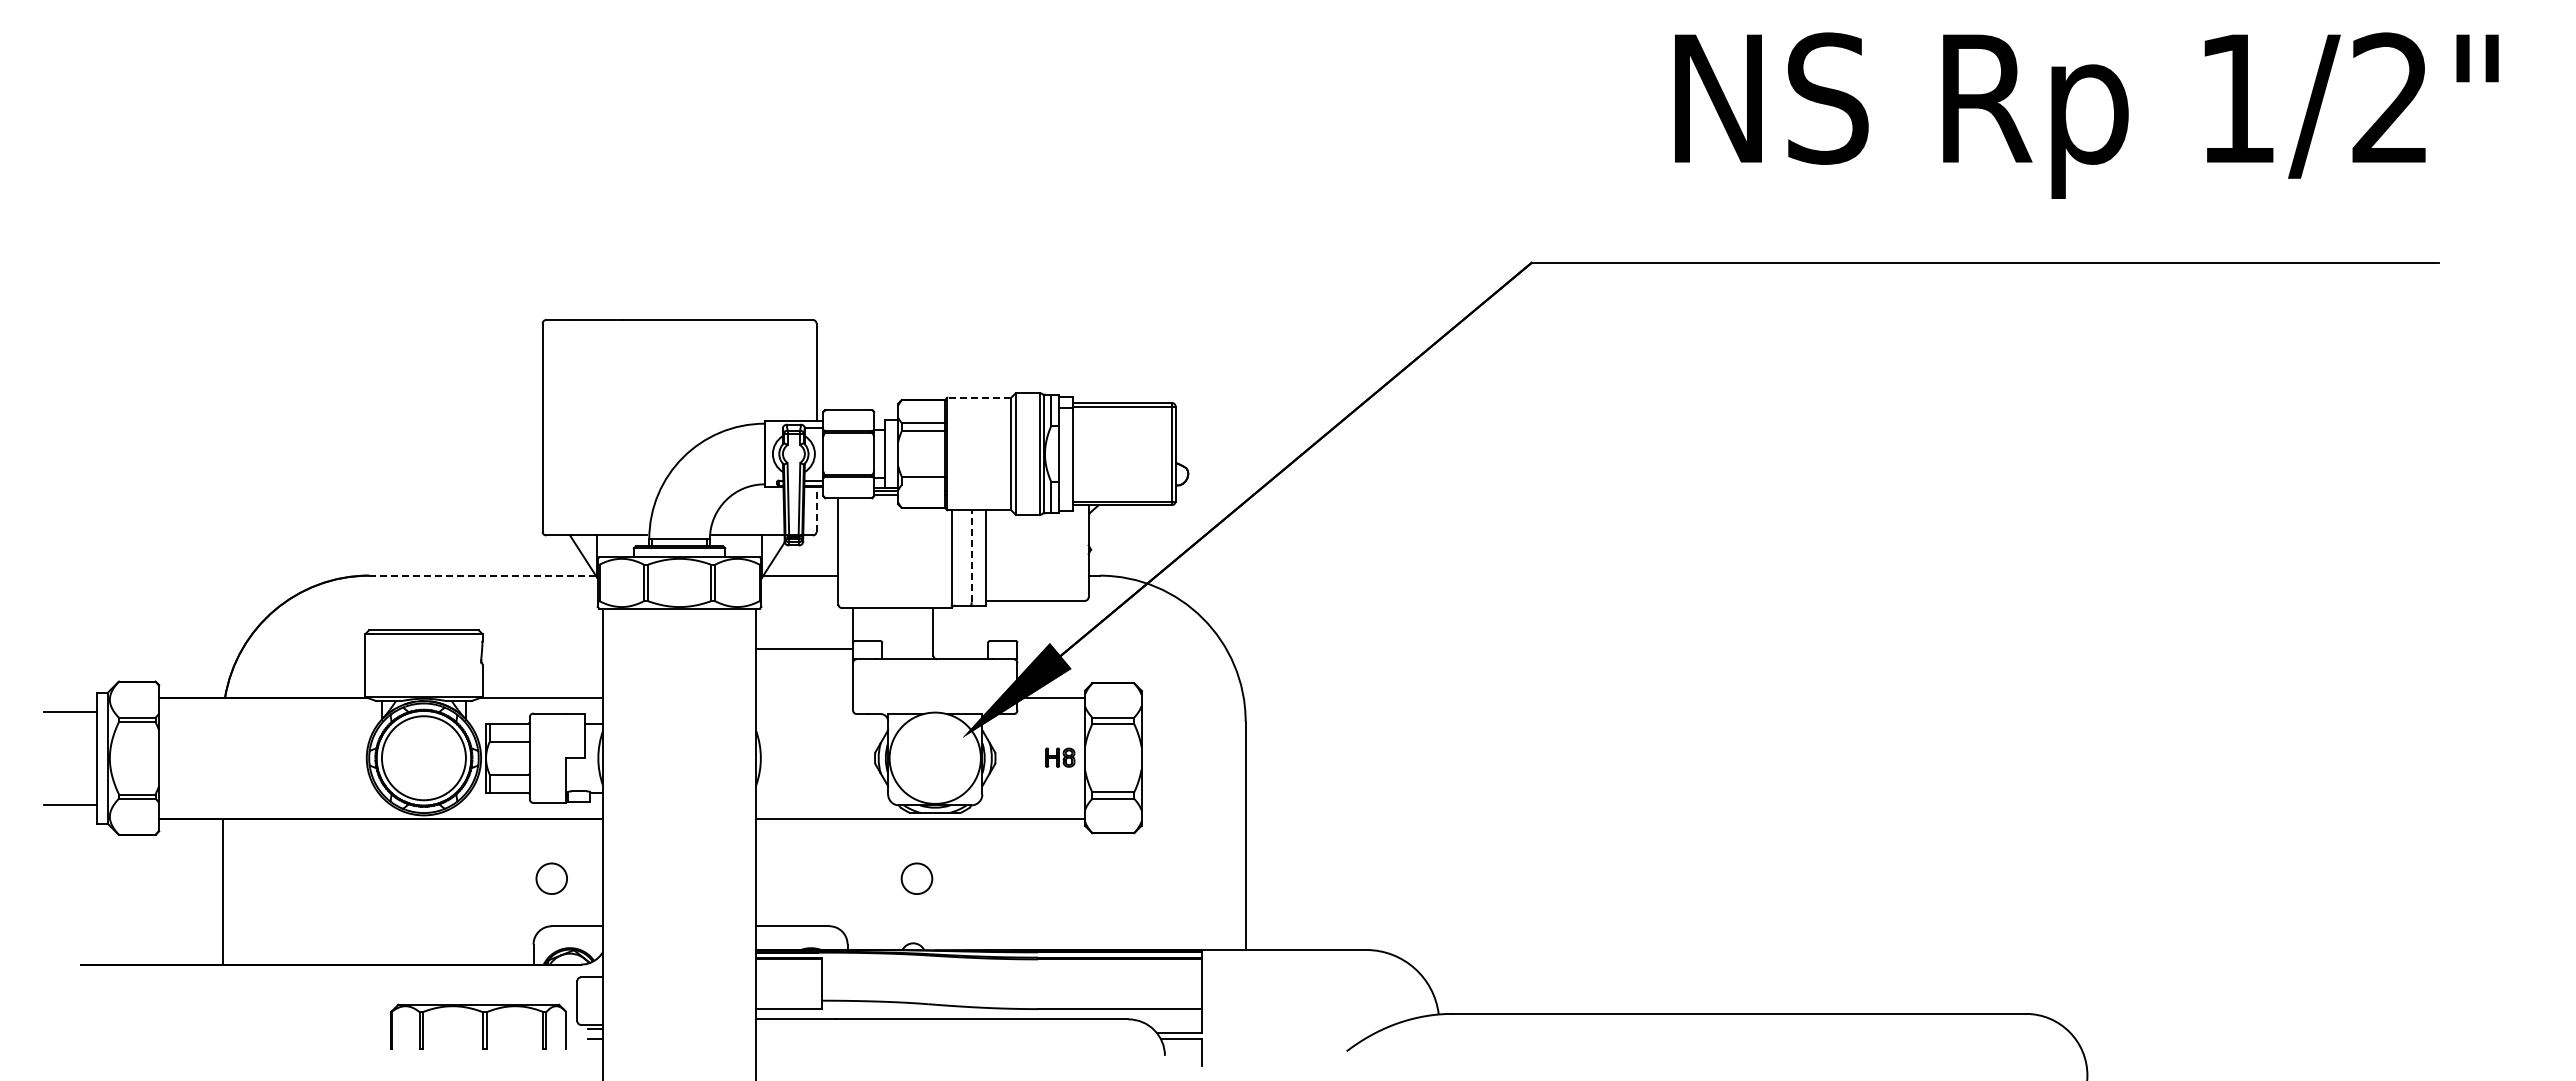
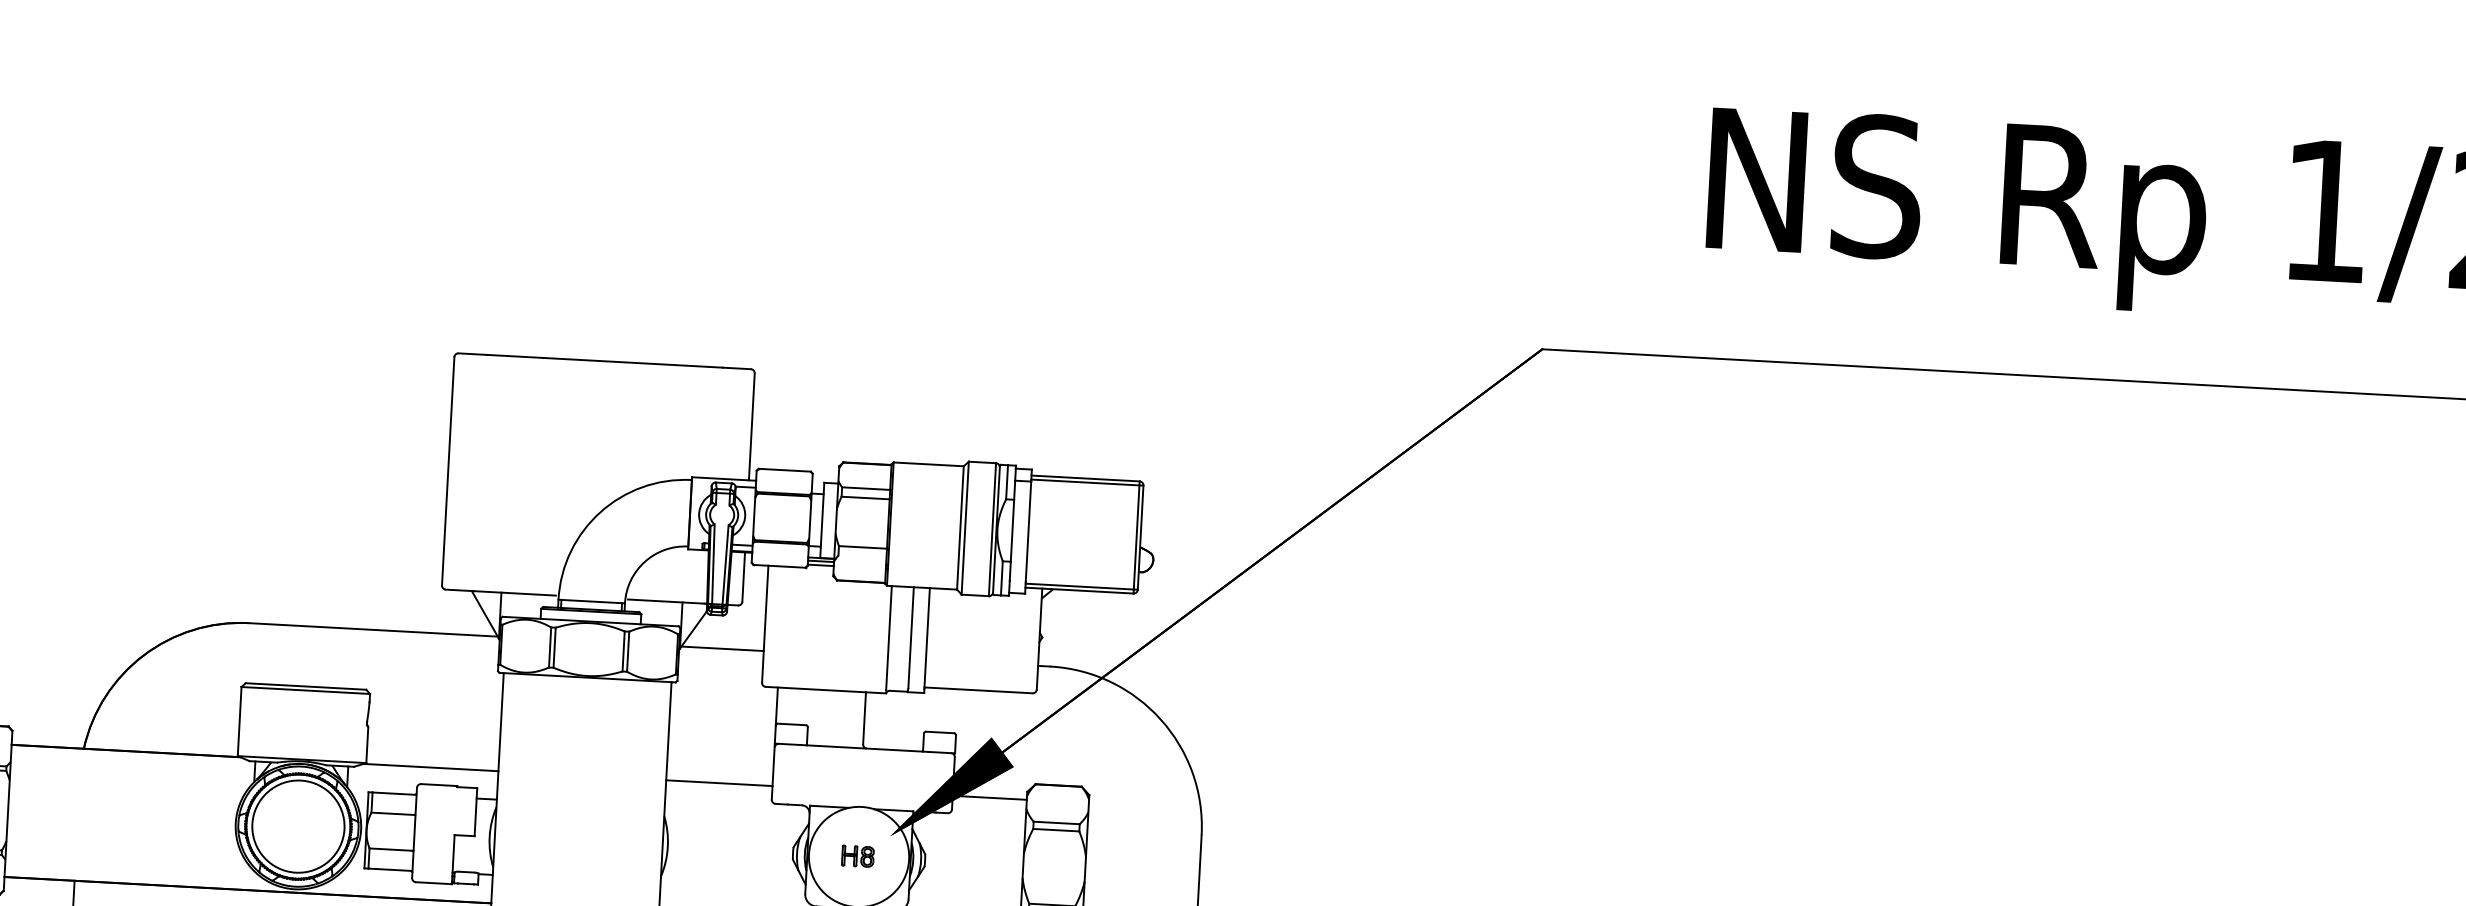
line: (979, 397) -> (929, 464), dashed -> solid
line: (816, 508) -> (743, 576), dashed -> solid
line: (971, 555) -> (910, 636), dashed -> solid
line: (483, 575) -> (374, 629), dashed -> solid
line: (804, 648) -> (719, 782), moved
part: (1060, 757) -> (858, 856), moved

